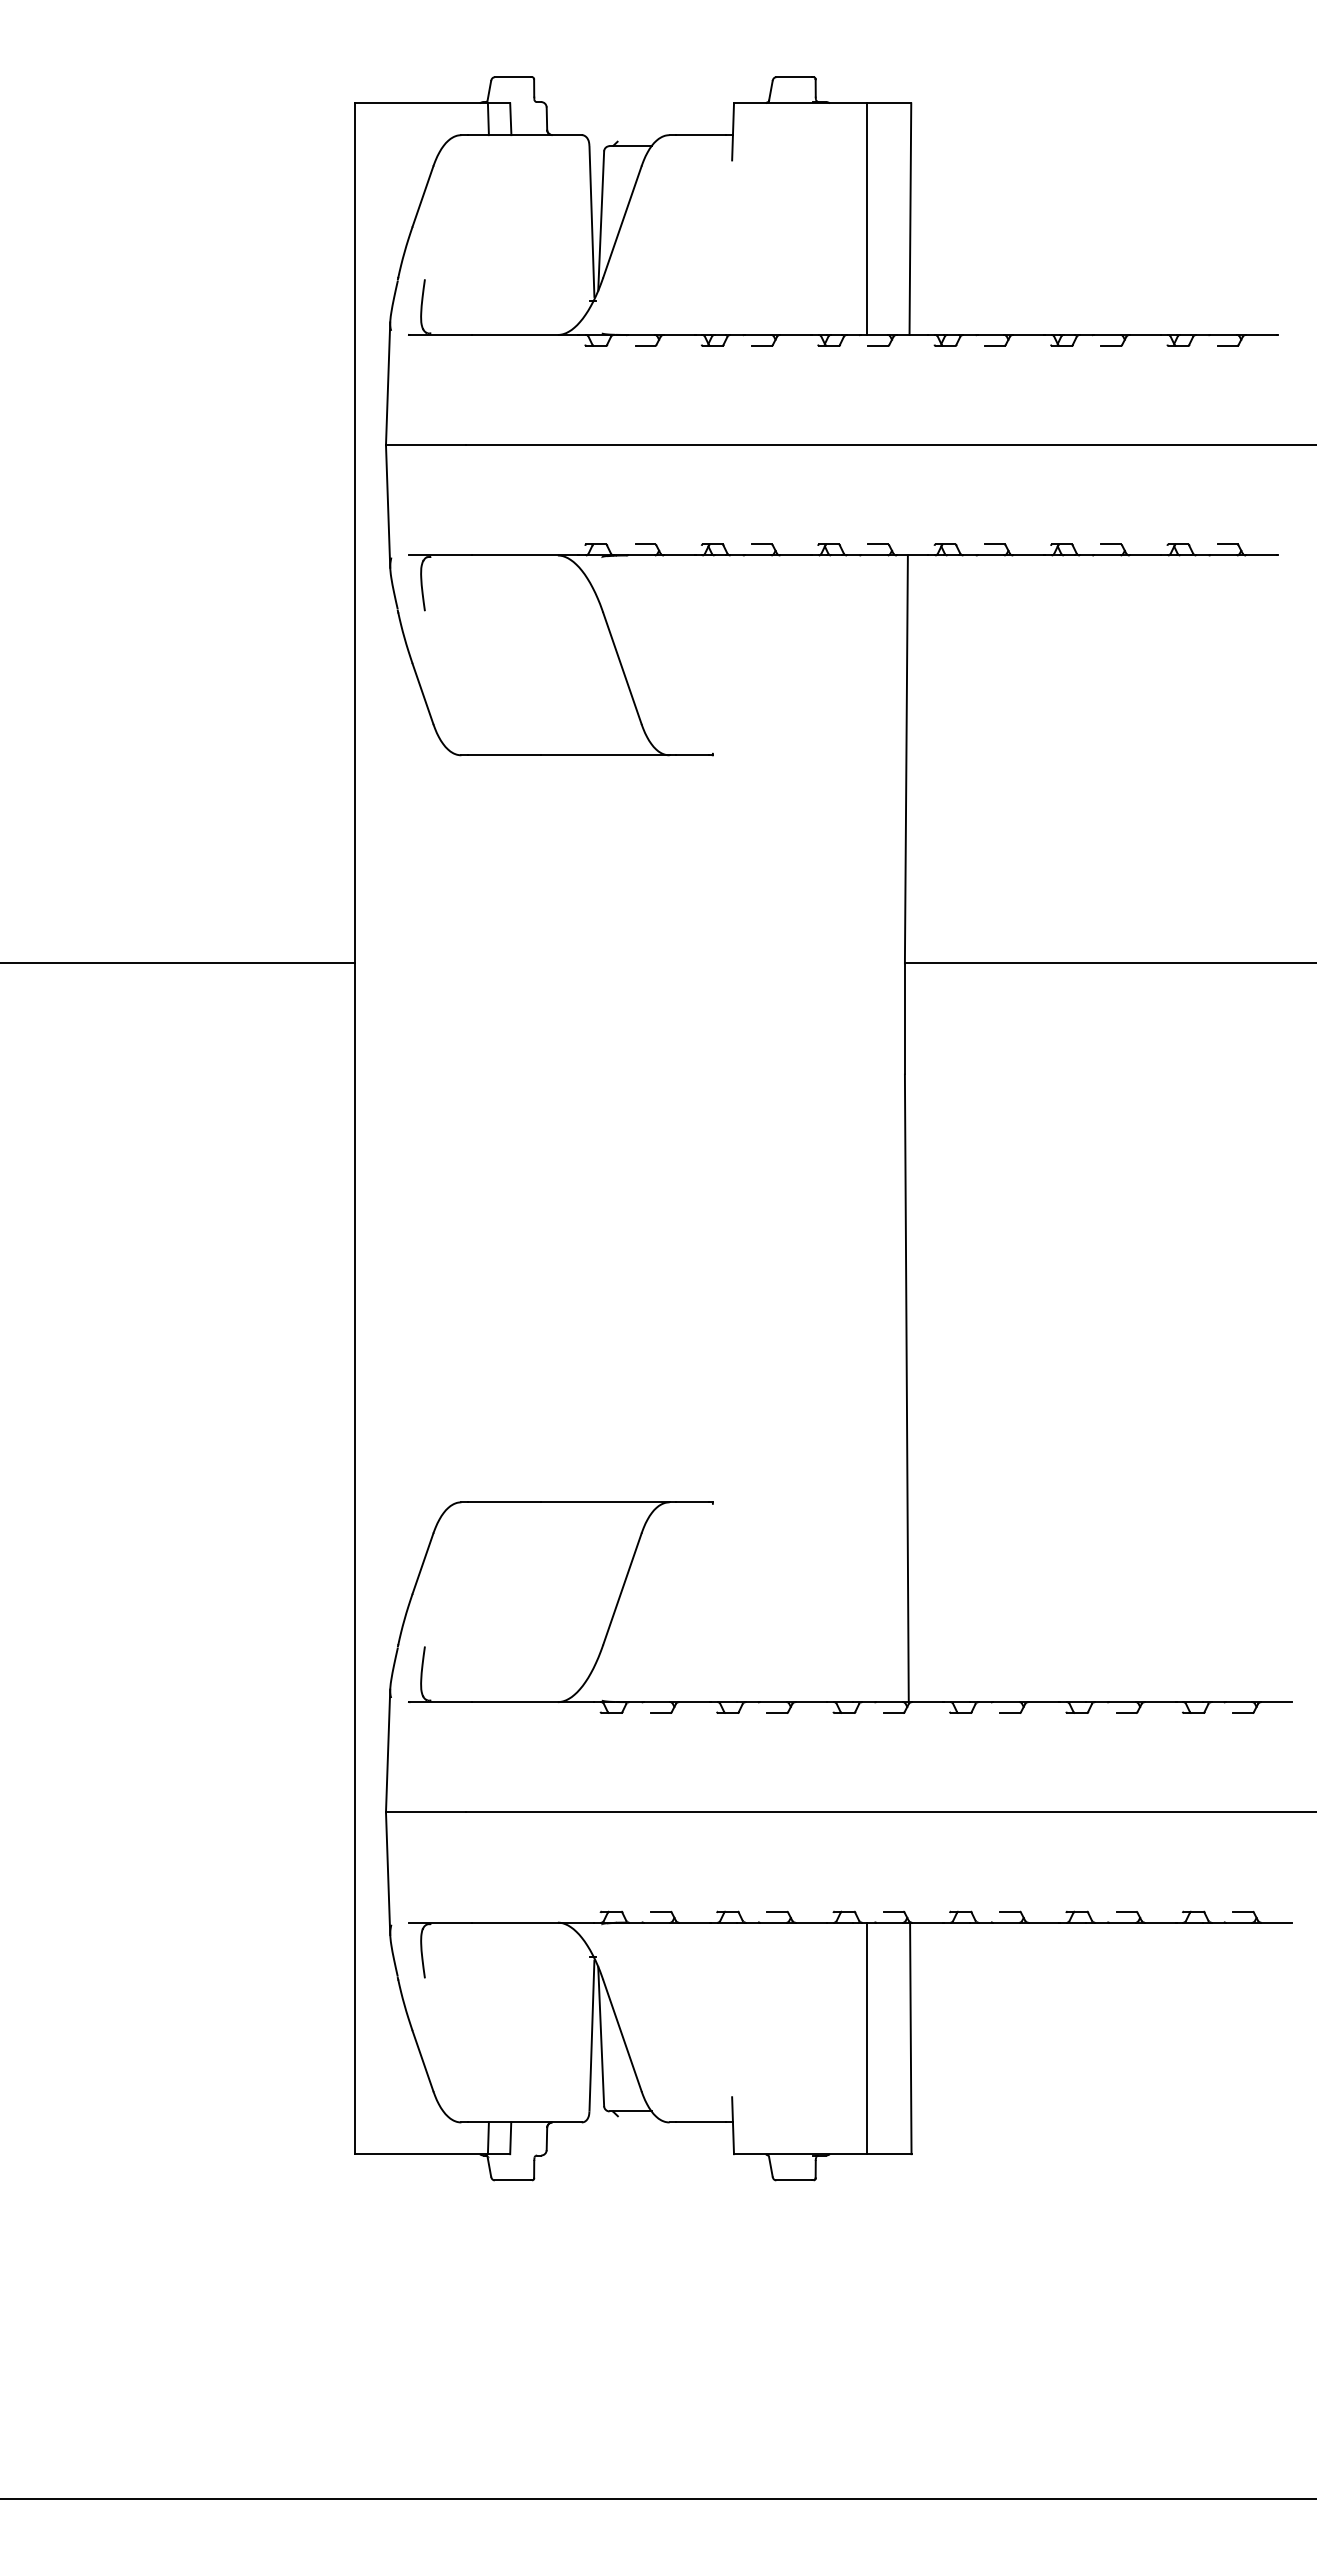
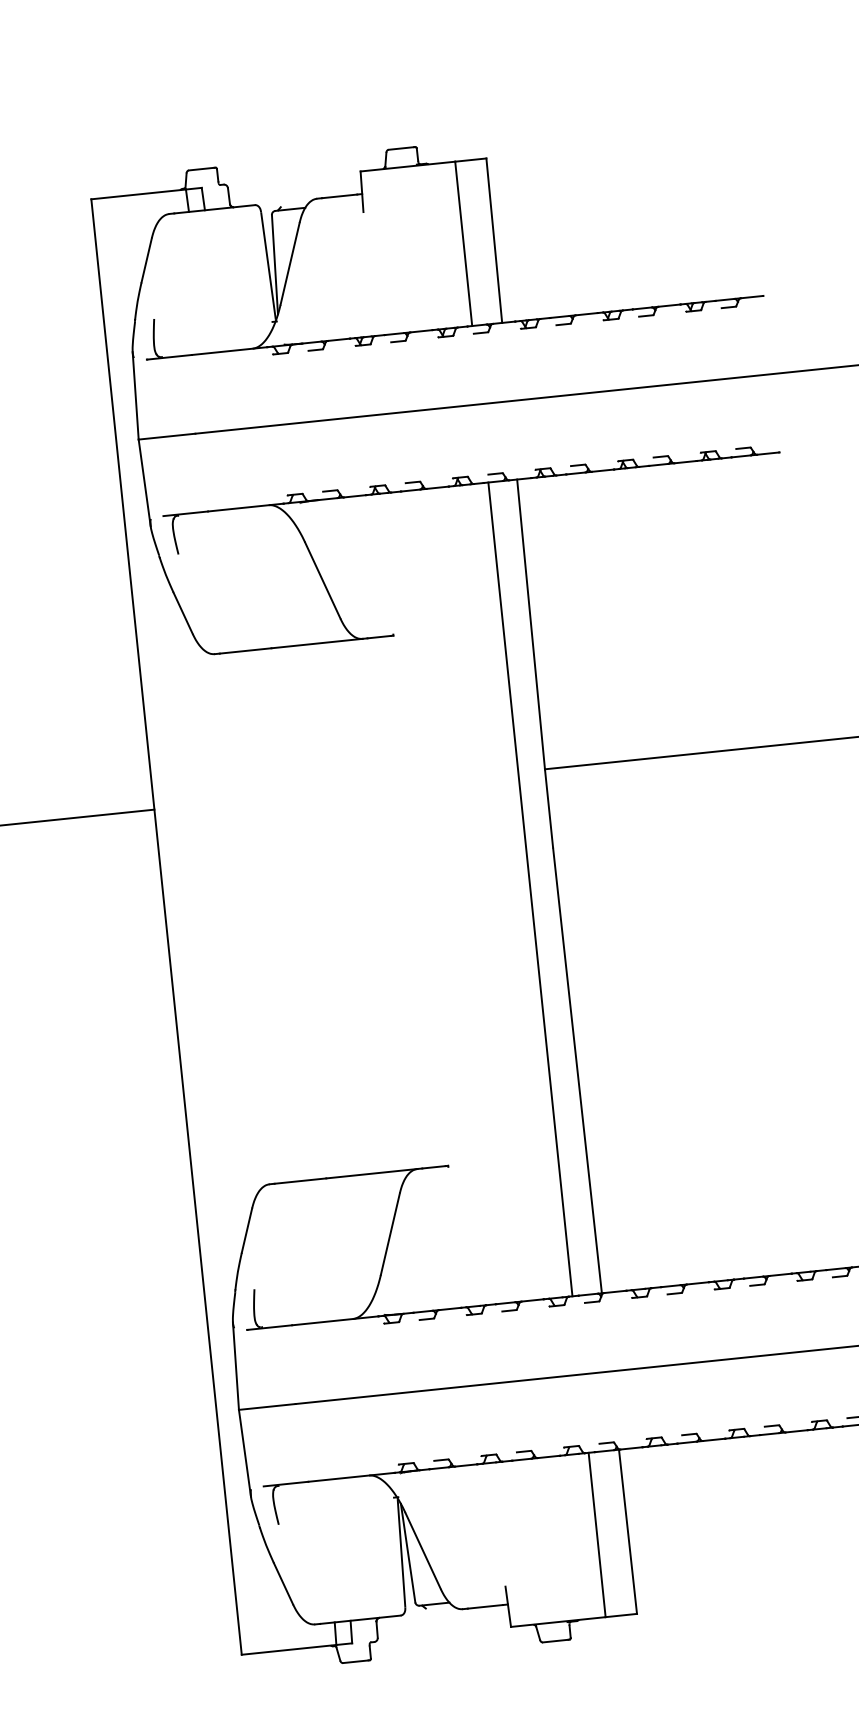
line: (867, 1128) -> (530, 889), added

